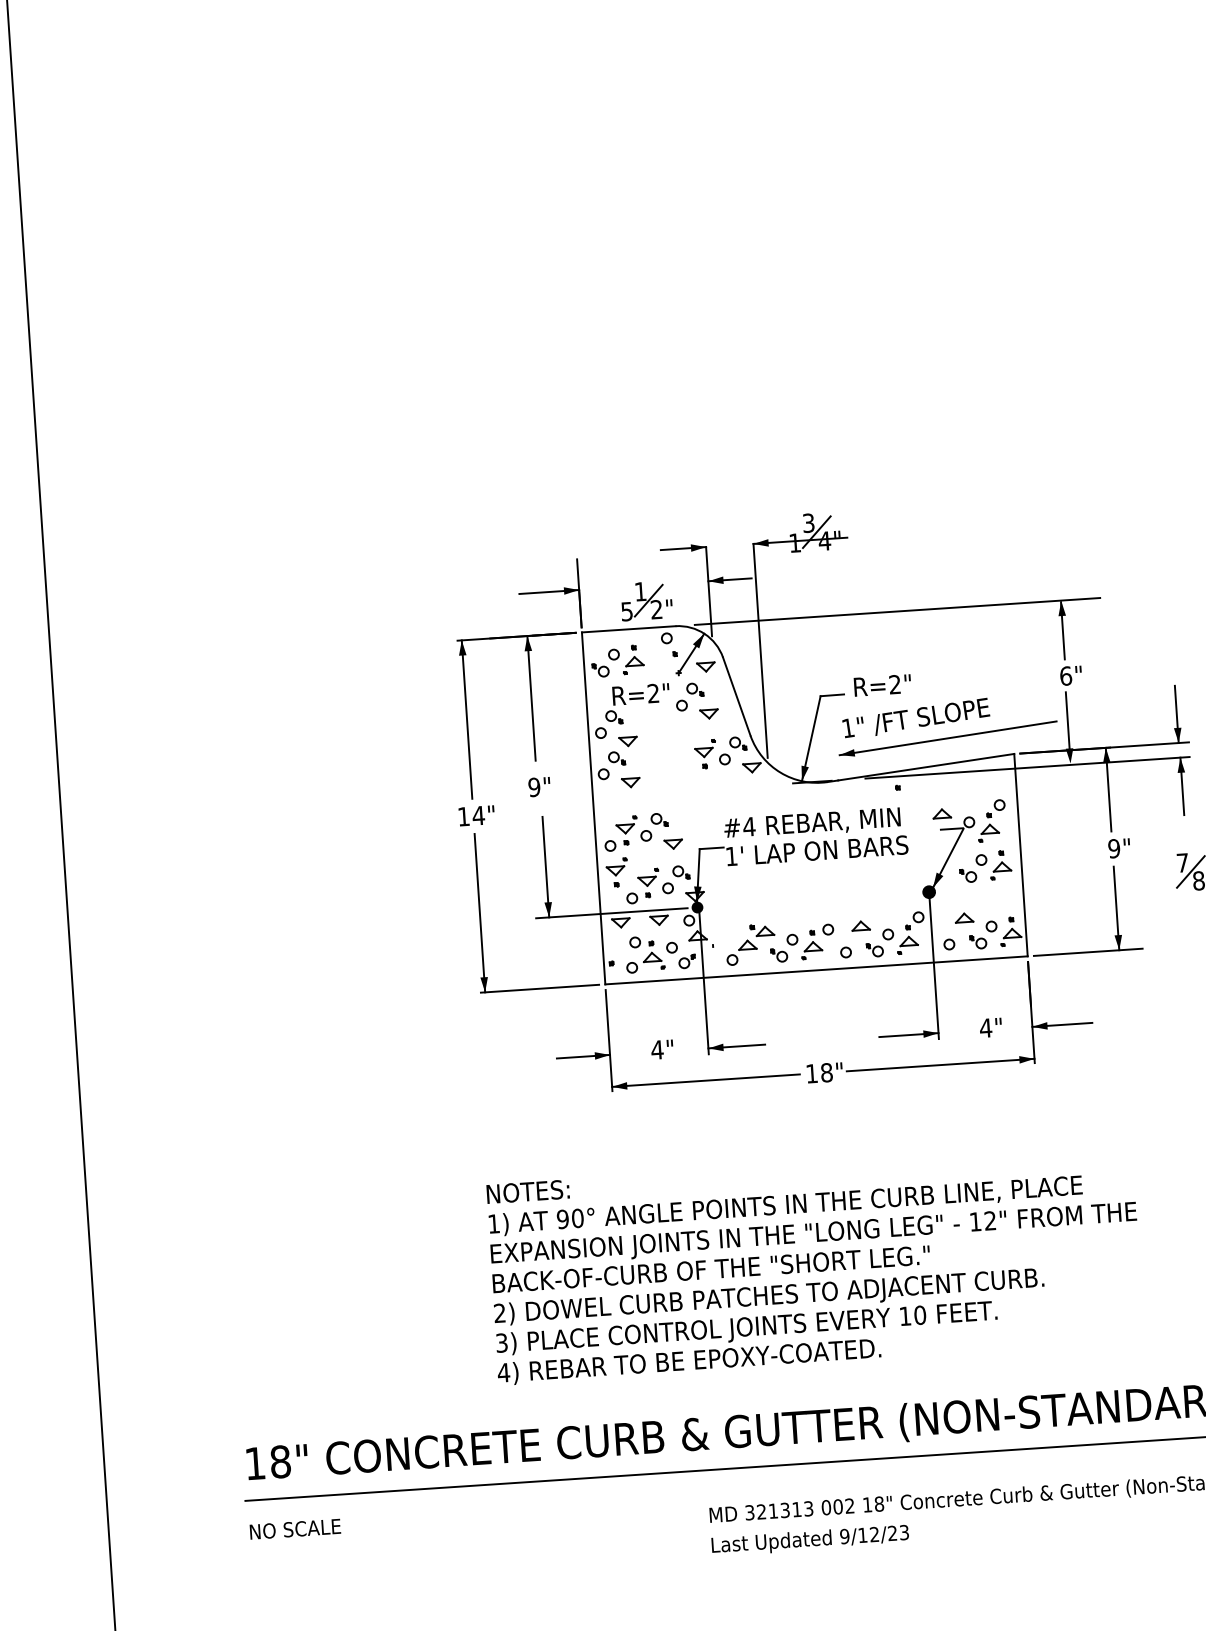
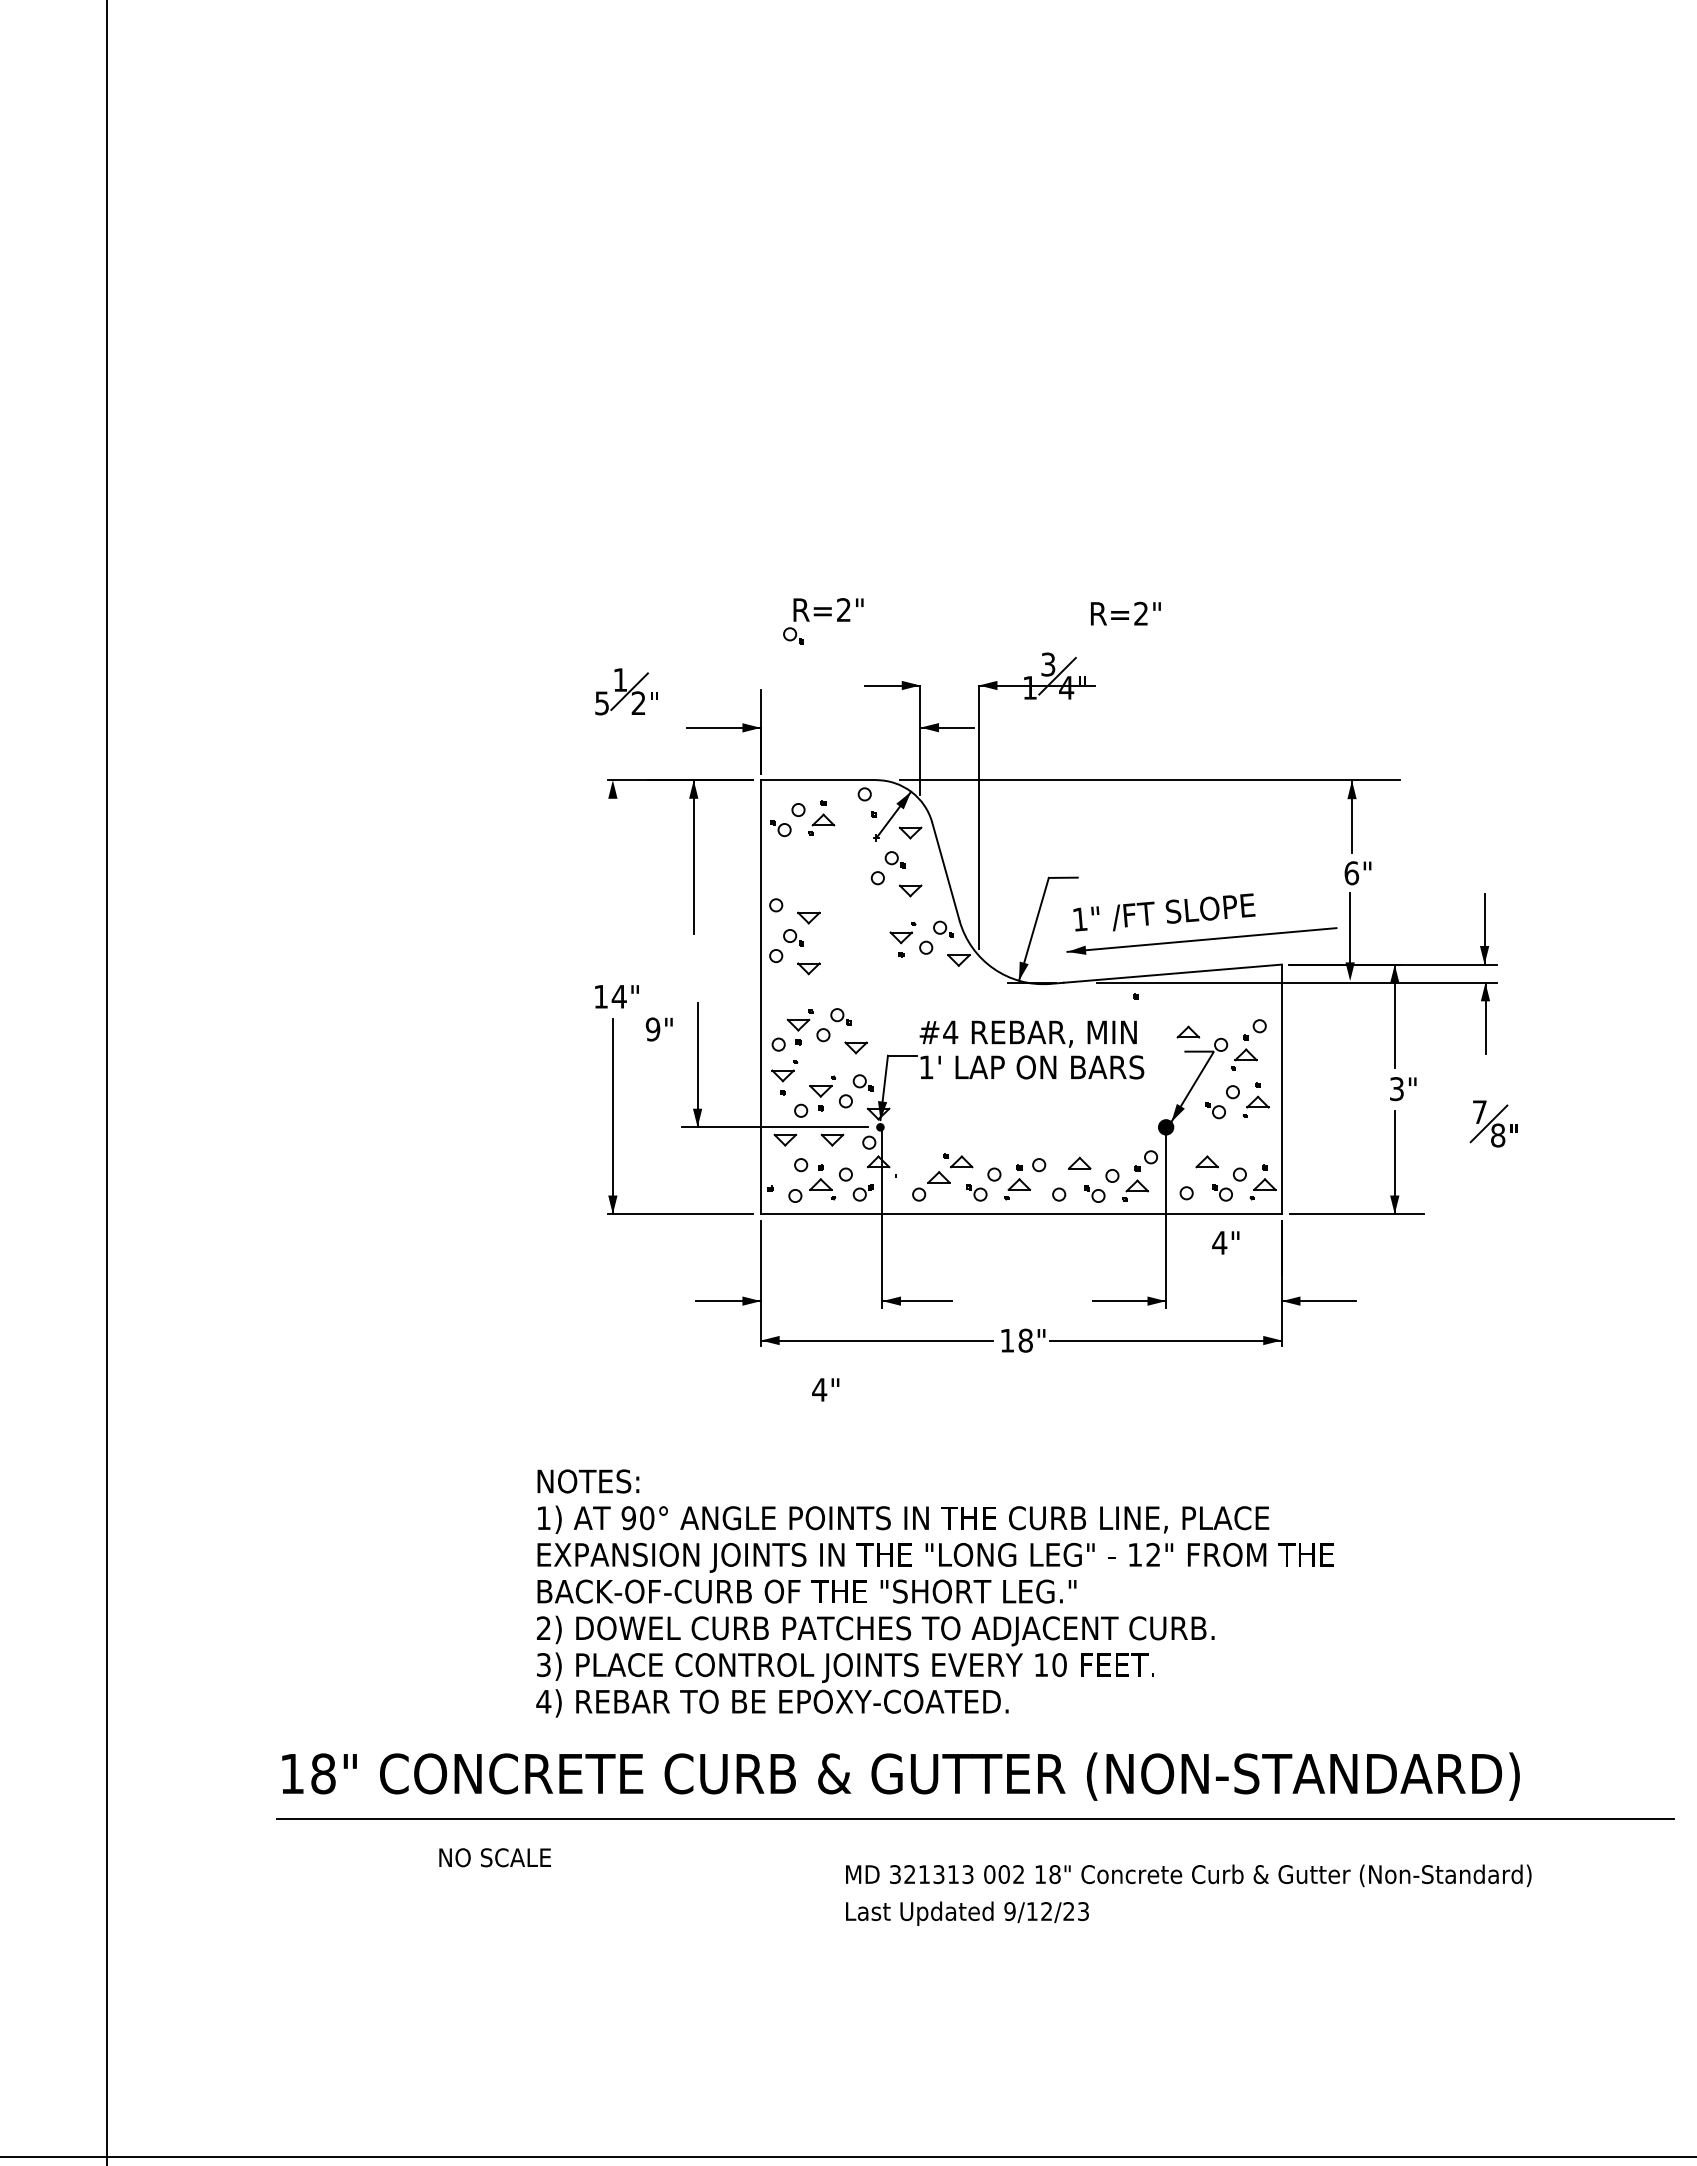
part: (646, 600) -> (626, 691), moved
text: (882, 685) -> (1125, 613), moved
part: (637, 703) -> (823, 621), moved
line: (466, 719) -> (612, 877), removed
text: (538, 787) -> (658, 1029), moved
text: (1113, 848) -> (1396, 1088), 9" -> 3"
fill: (697, 907) -> (880, 1127), removed
text: (990, 1027) -> (1225, 1242), moved
text: (662, 1049) -> (825, 1389), moved
text: (814, 1264) -> (934, 1593), moved
text: (294, 1529) -> (494, 1857), moved

